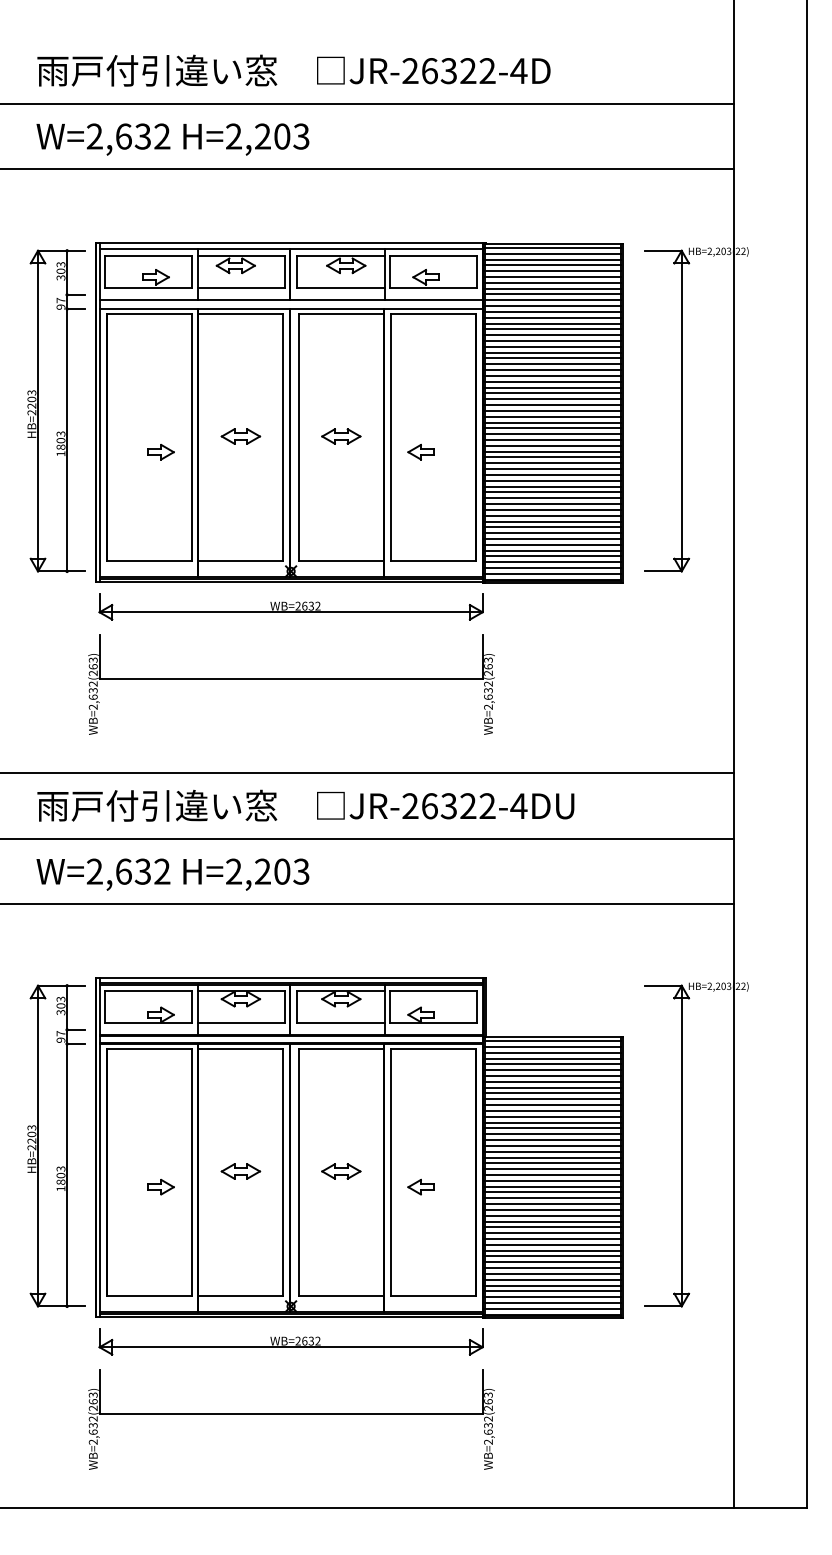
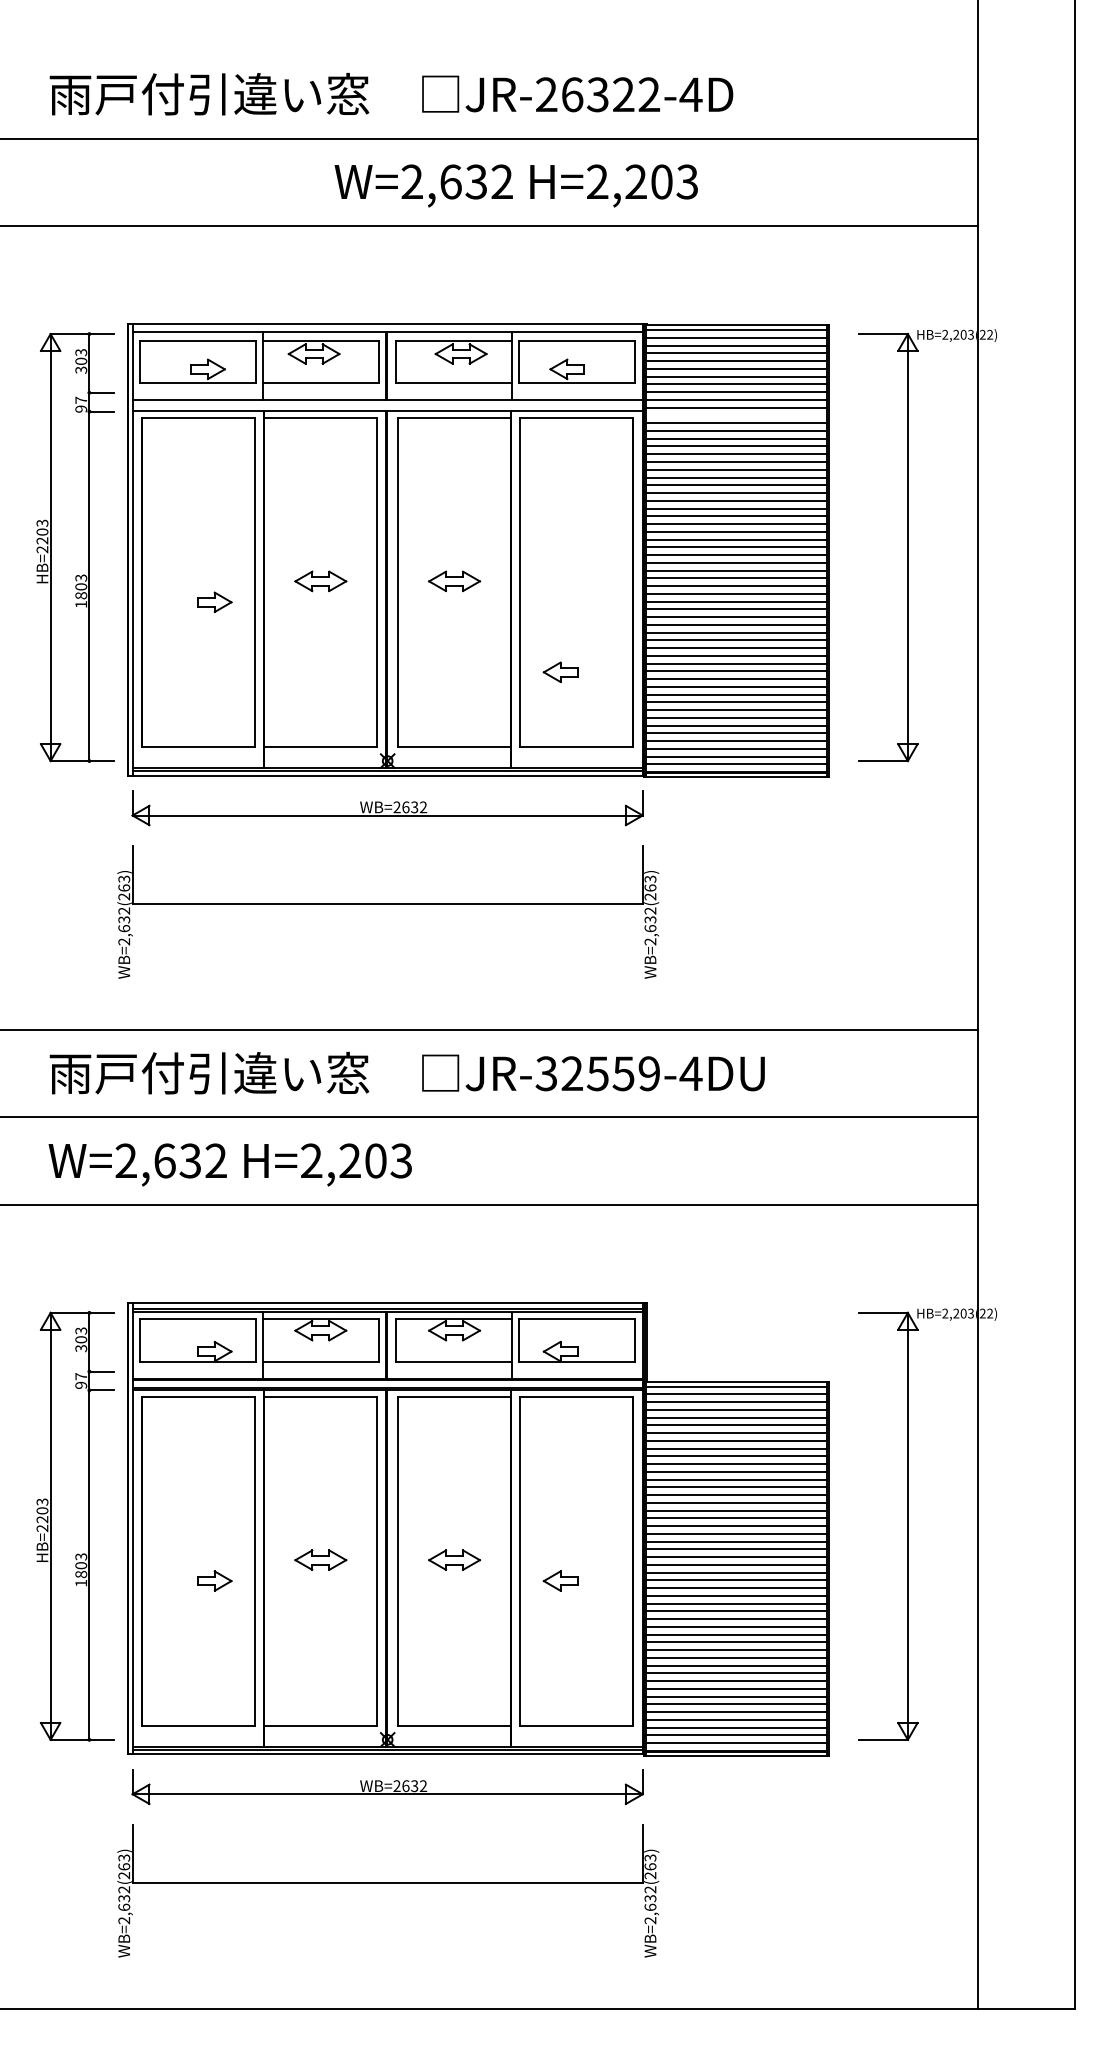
text: (172, 139) -> (515, 185), moved
line: (553, 311) -> (736, 415), removed
part: (420, 451) -> (560, 671), moved
text: (448, 806) -> (597, 1073), JR-26322-4DU -> JR-32559-4DU

